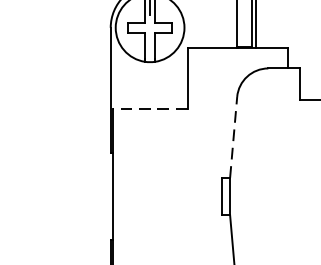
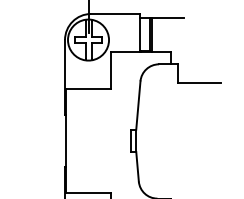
line: (150, 108) -> (88, 88), dashed -> solid
line: (233, 135) -> (138, 104), dashed -> solid

